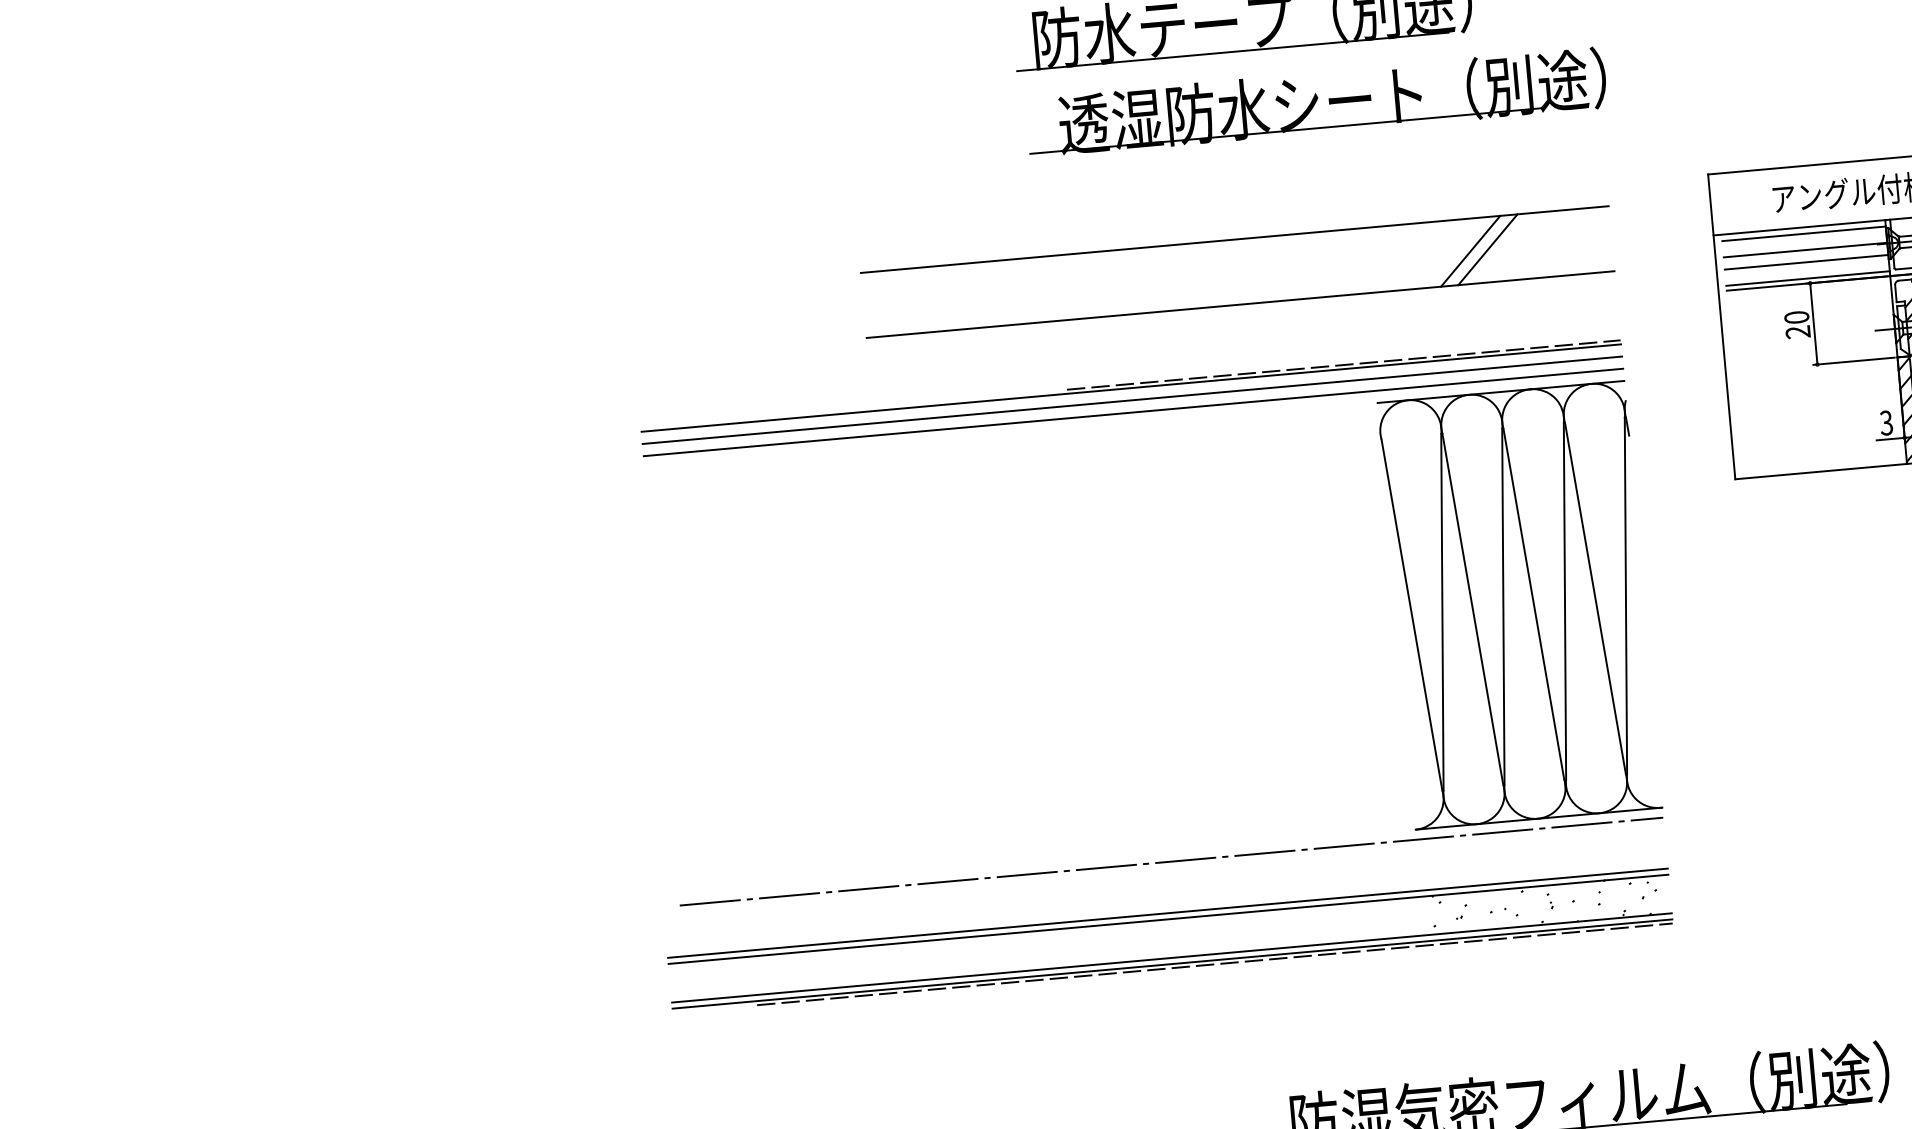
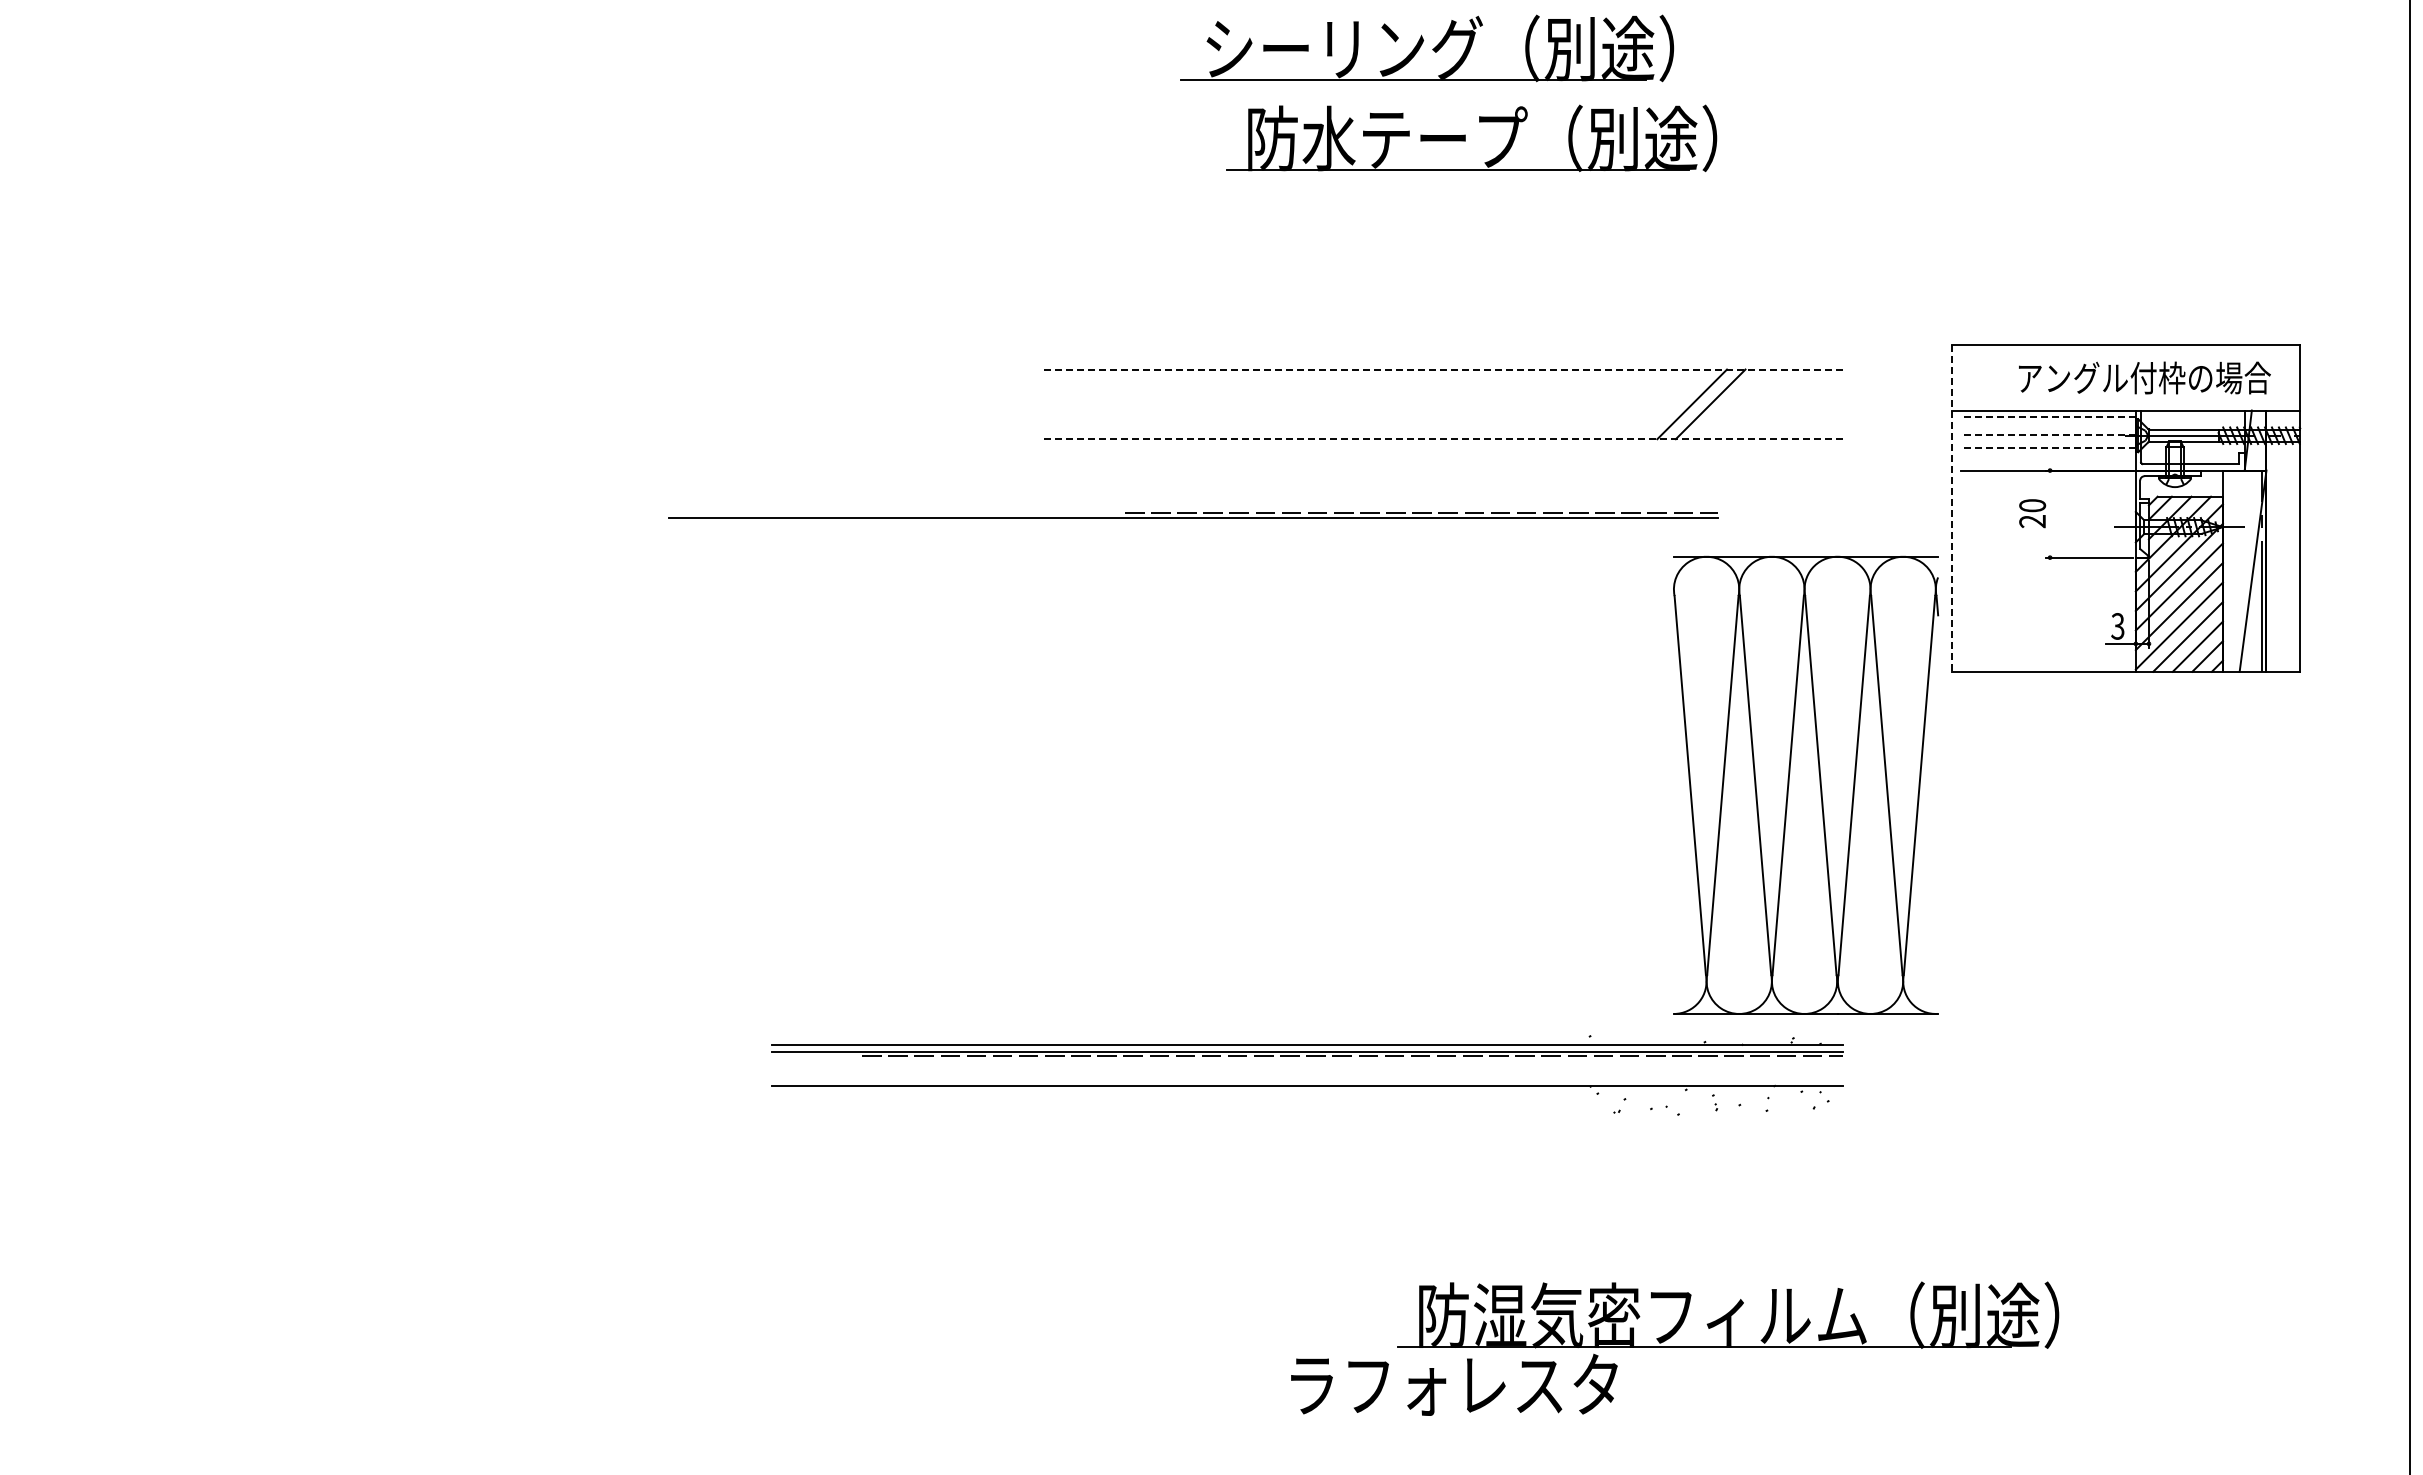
part: (1316, 102) -> (1542, 231), removed
line: (1804, 233) -> (2048, 417), solid -> dashed
line: (1234, 239) -> (1442, 369), solid -> dashed
line: (1805, 249) -> (2048, 434), solid -> dashed
line: (1806, 261) -> (2048, 447), solid -> dashed
line: (1807, 278) -> (2047, 465), removed
line: (1240, 304) -> (1442, 439), solid -> dashed
line: (1814, 323) -> (2050, 513), removed
line: (1721, 327) -> (1951, 509), solid -> dashed
part: (1131, 386) -> (1193, 515), moved
line: (1132, 400) -> (1318, 530), removed
line: (1133, 412) -> (1318, 543), removed
part: (1520, 604) -> (1806, 784), moved
line: (1171, 861) -> (1316, 1024), removed
line: (1167, 913) -> (1307, 1079), removed
part: (1171, 958) -> (1307, 1045), moved

